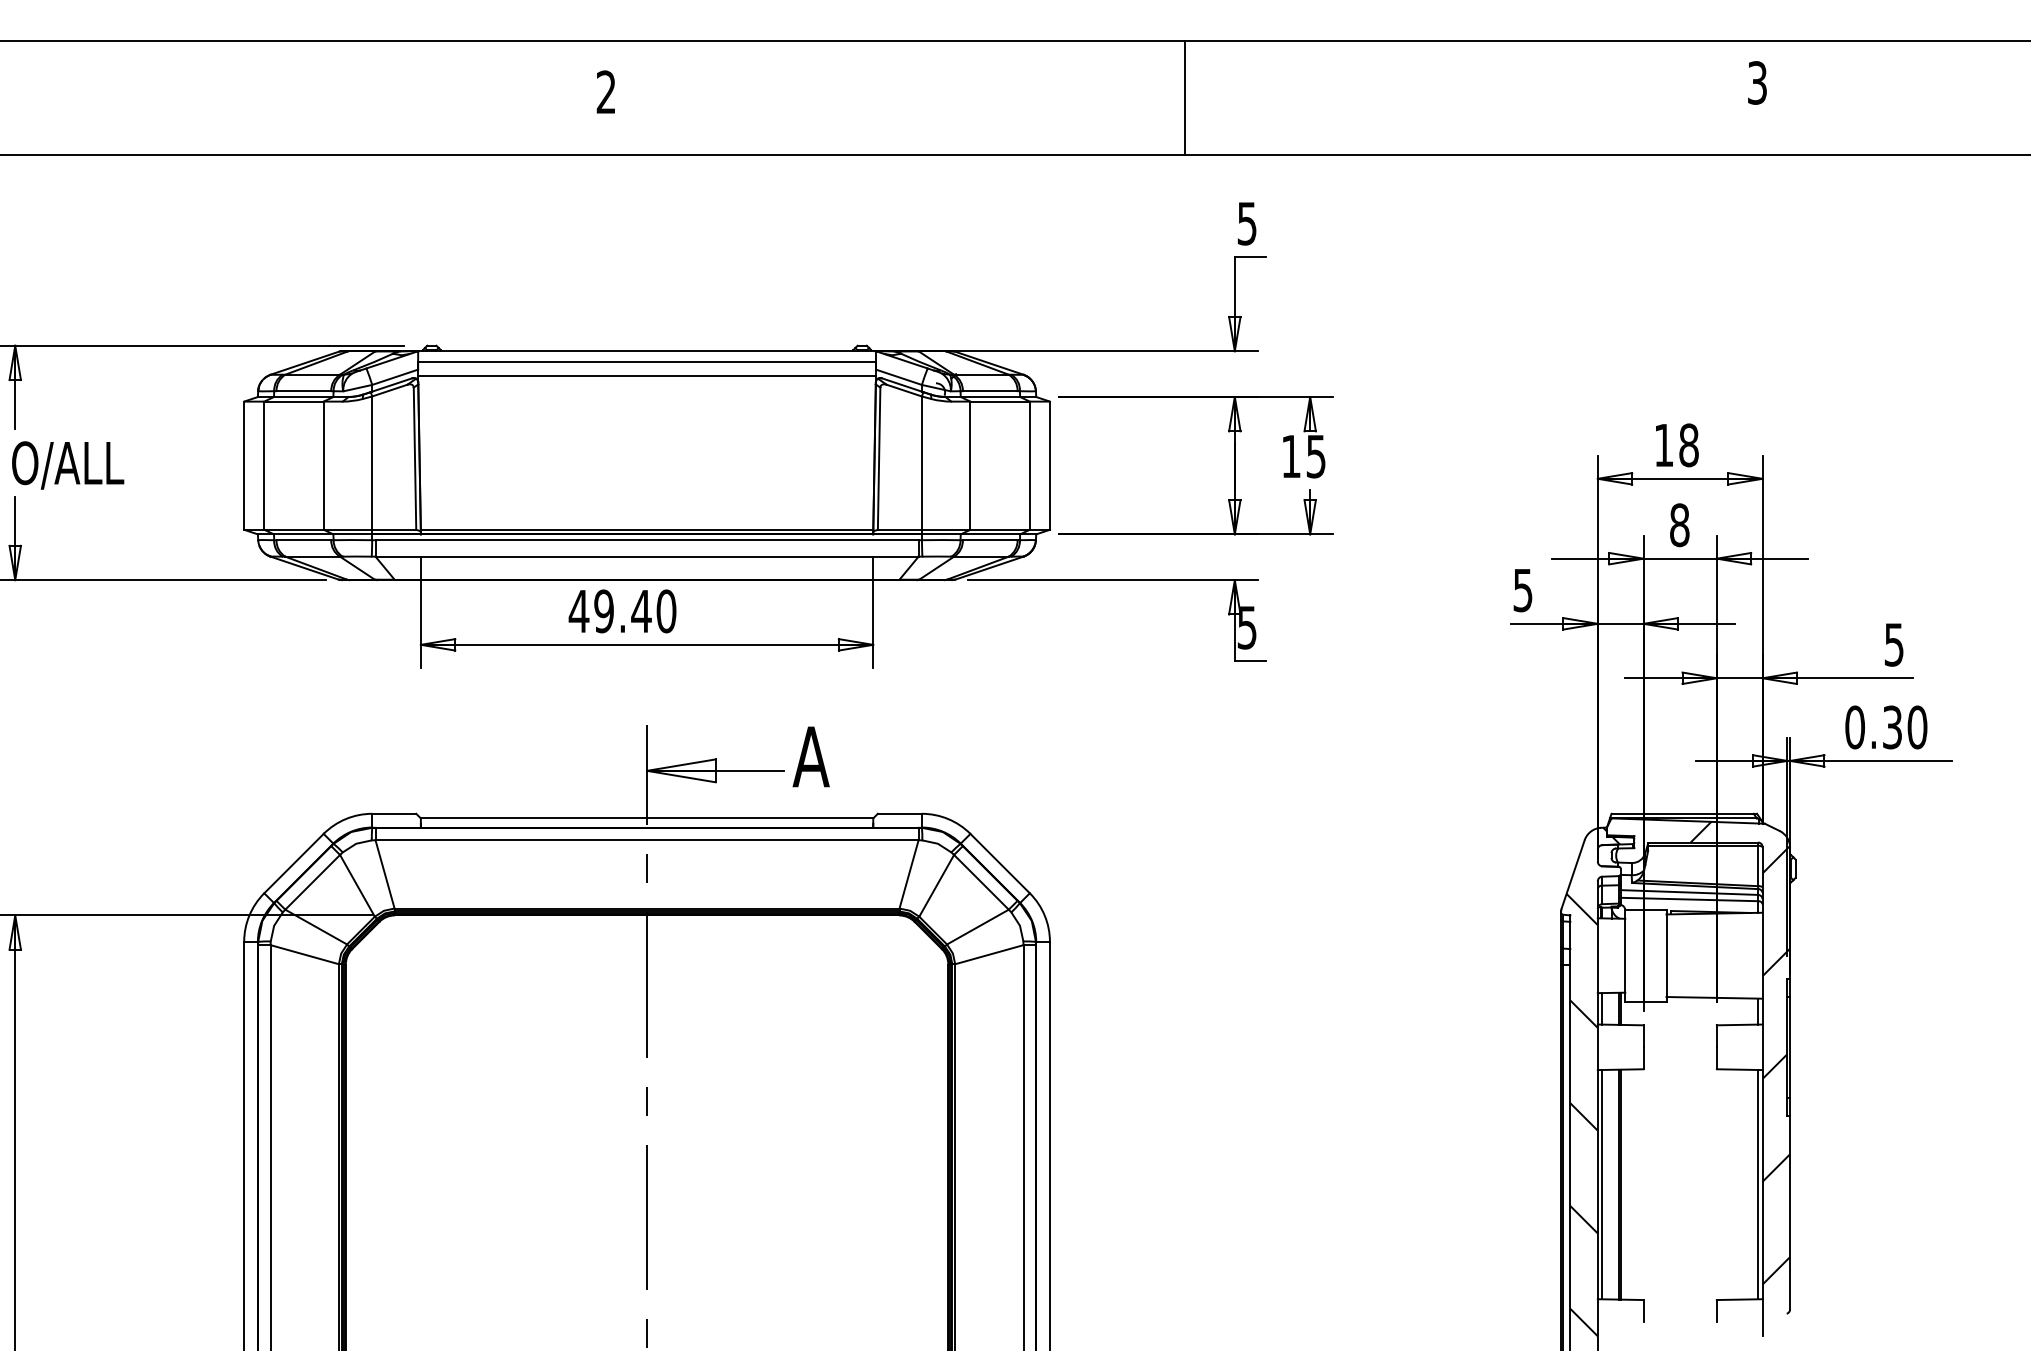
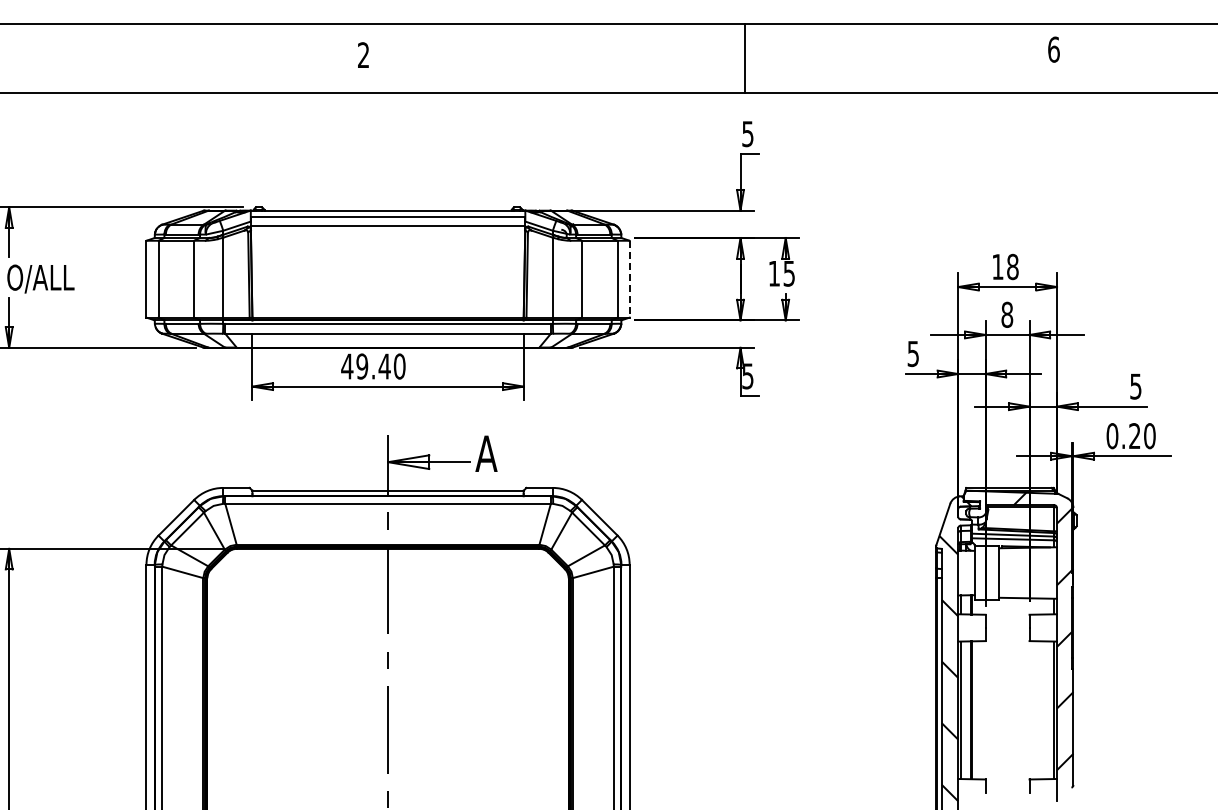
text: (1756, 82) -> (1053, 49), 3 -> 6
line: (1184, 97) -> (744, 58), moved
line: (1049, 466) -> (629, 279), solid -> dashed
text: (1891, 728) -> (1134, 436), 0.30 -> 0.20

